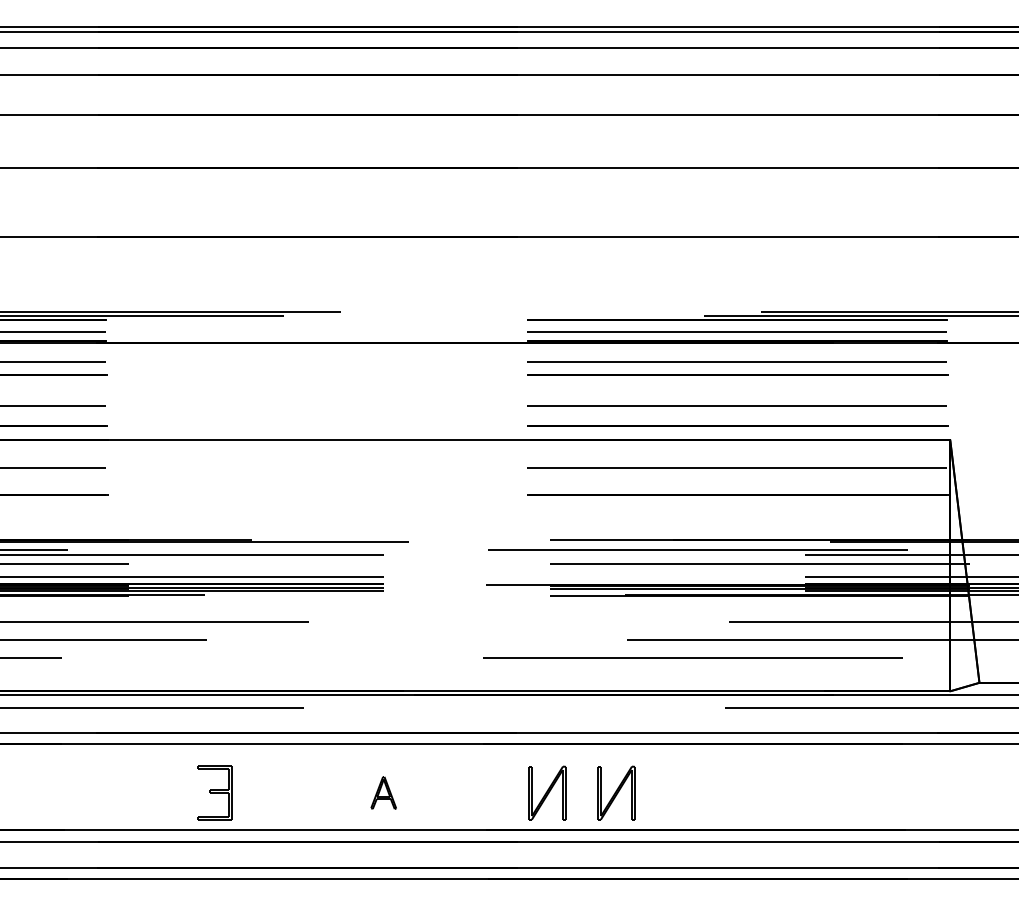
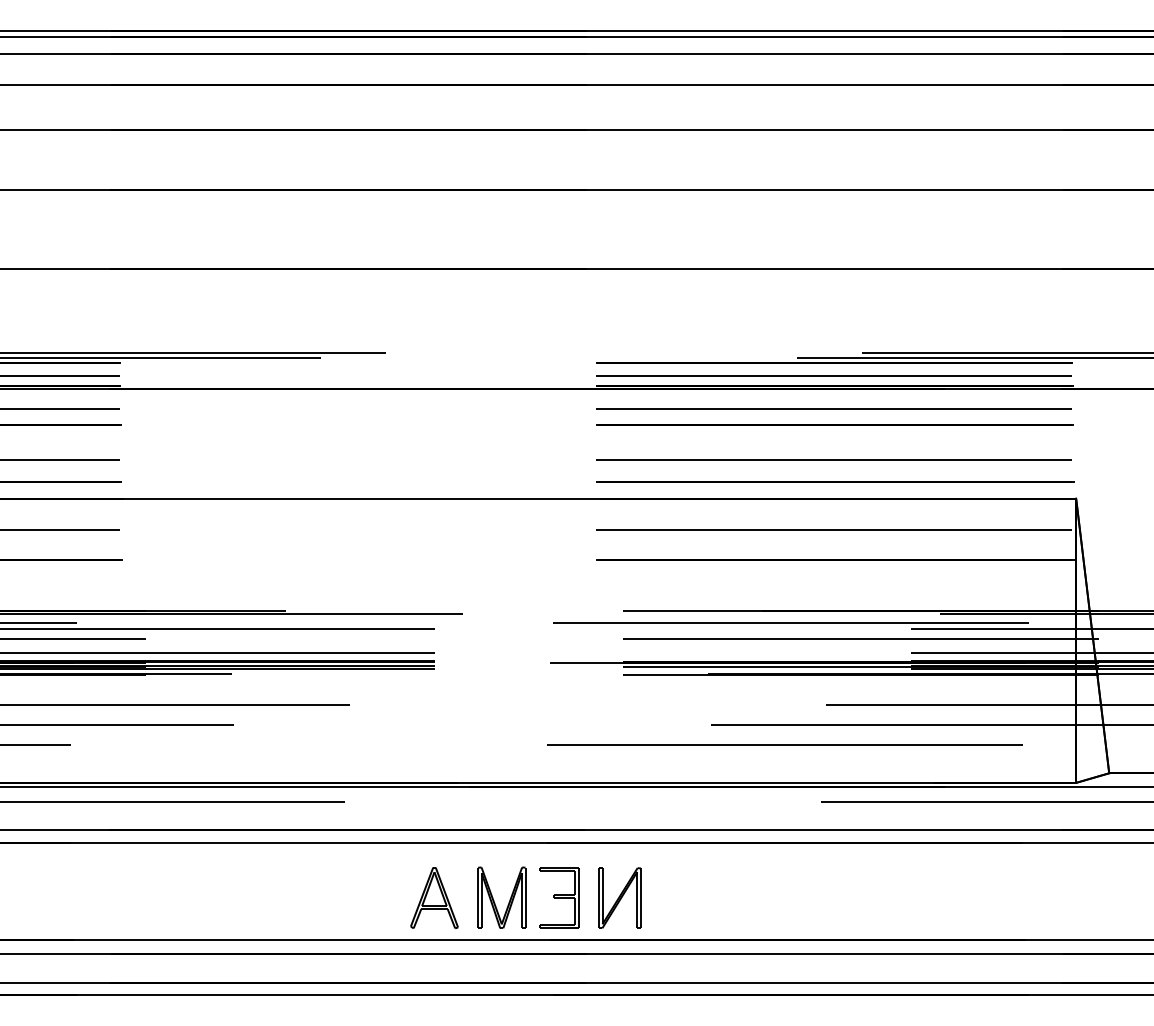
part: (214, 792) -> (558, 897), moved
part: (383, 792) -> (434, 897), size x1.67
part: (616, 792) -> (698, 897), removed
part: (436, 794) -> (494, 899), added

